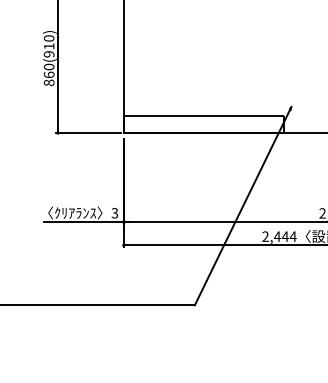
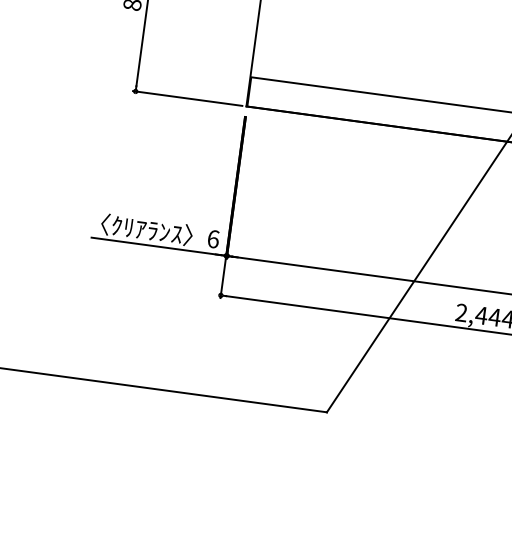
text: (114, 212) -> (212, 237), 3 -> 6

